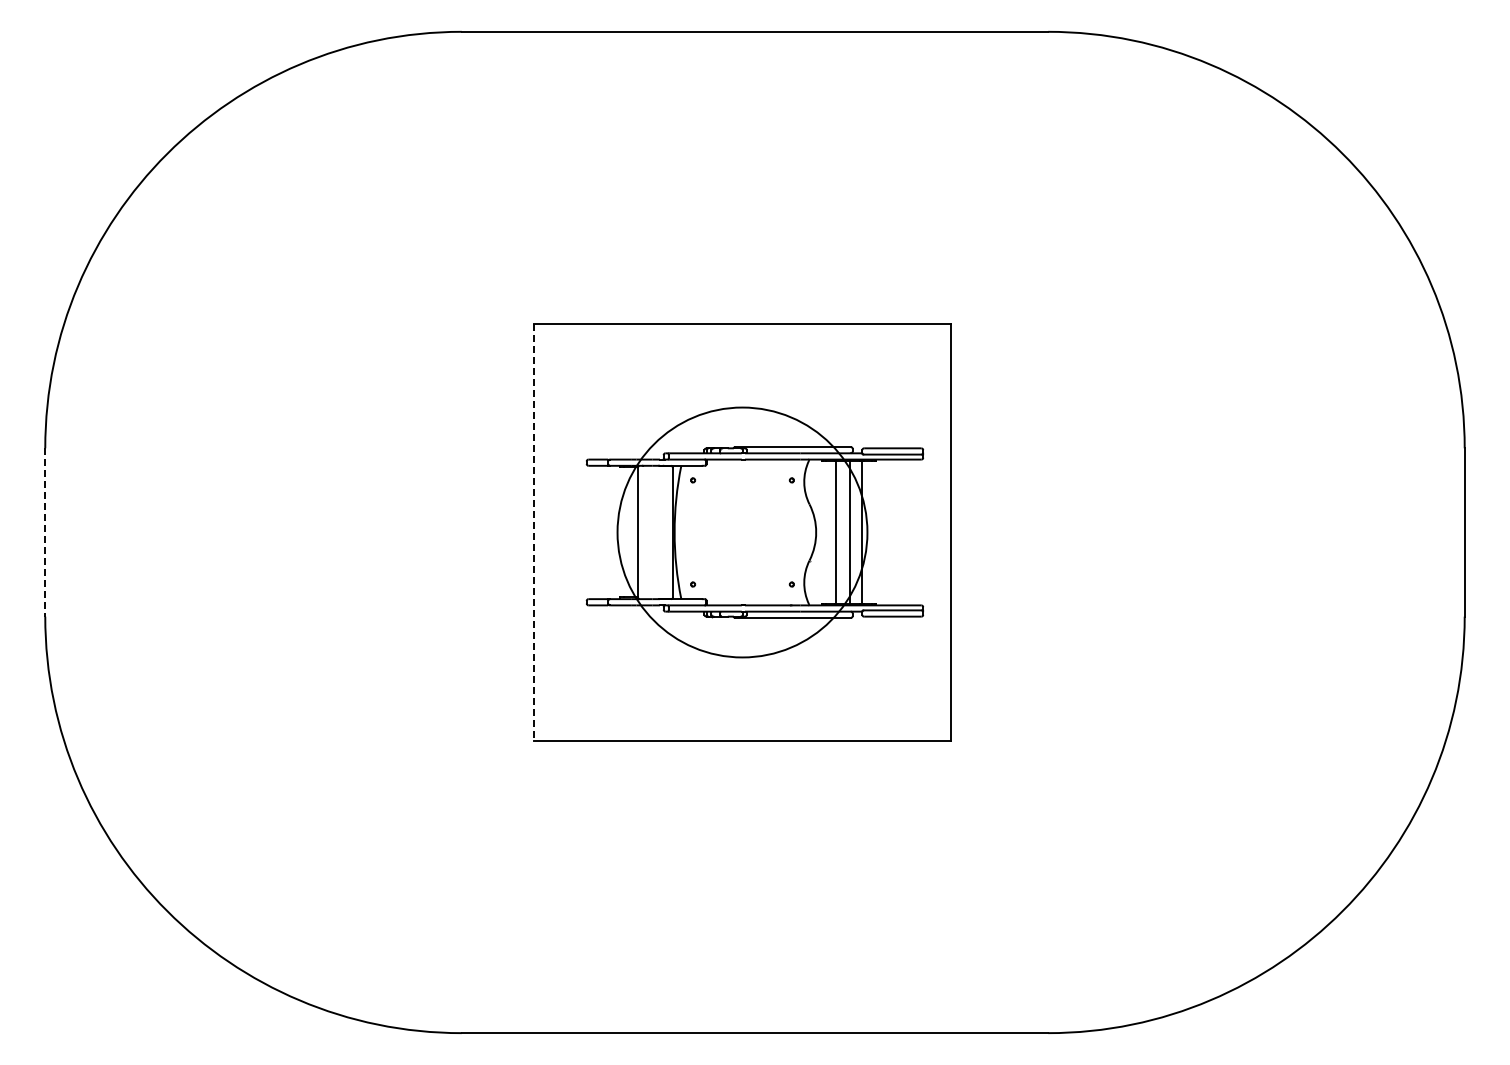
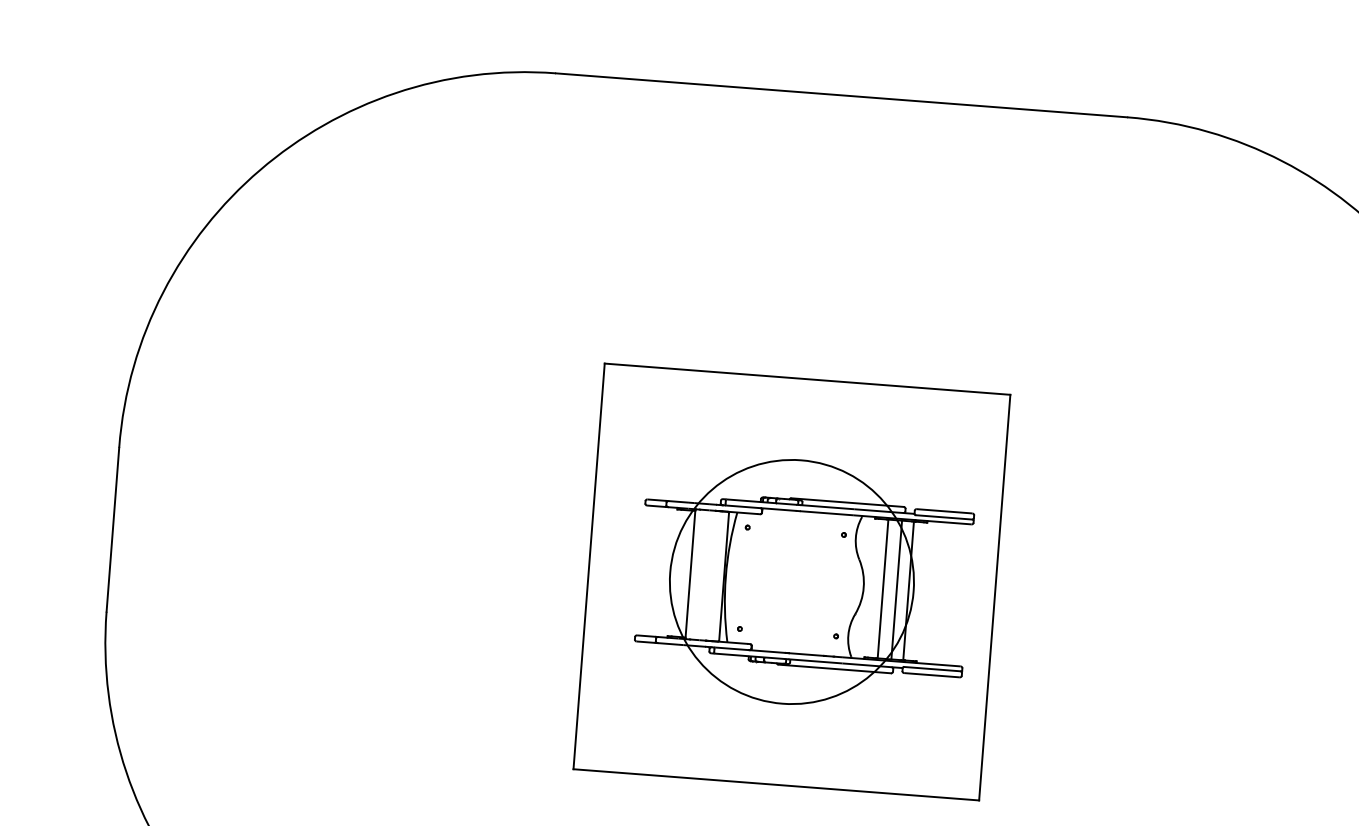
line: (45, 532) -> (113, 529), dashed -> solid
line: (534, 533) -> (589, 567), dashed -> solid

